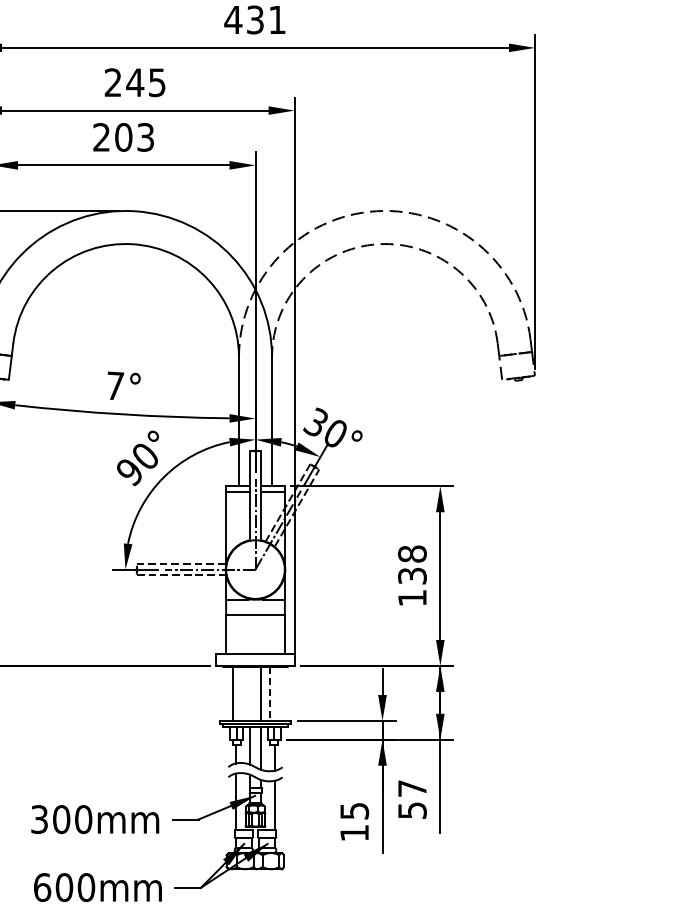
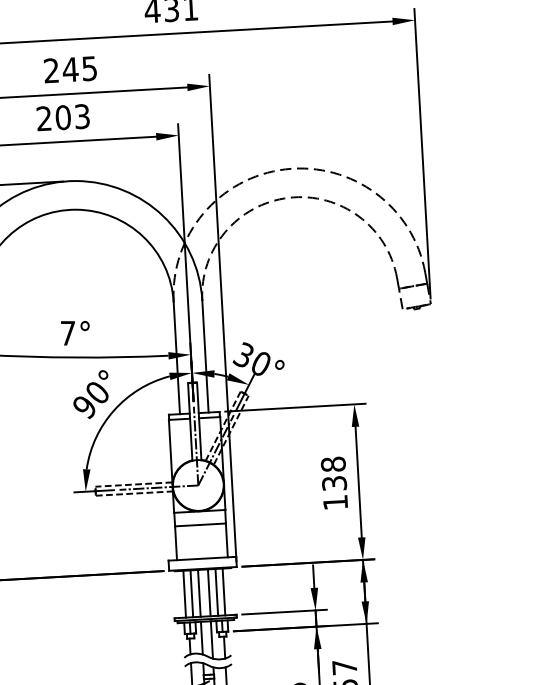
line: (241, 693) -> (192, 593), added
line: (249, 693) -> (199, 593), added
line: (278, 693) -> (224, 591), added
line: (269, 694) -> (216, 592), dashed -> solid

